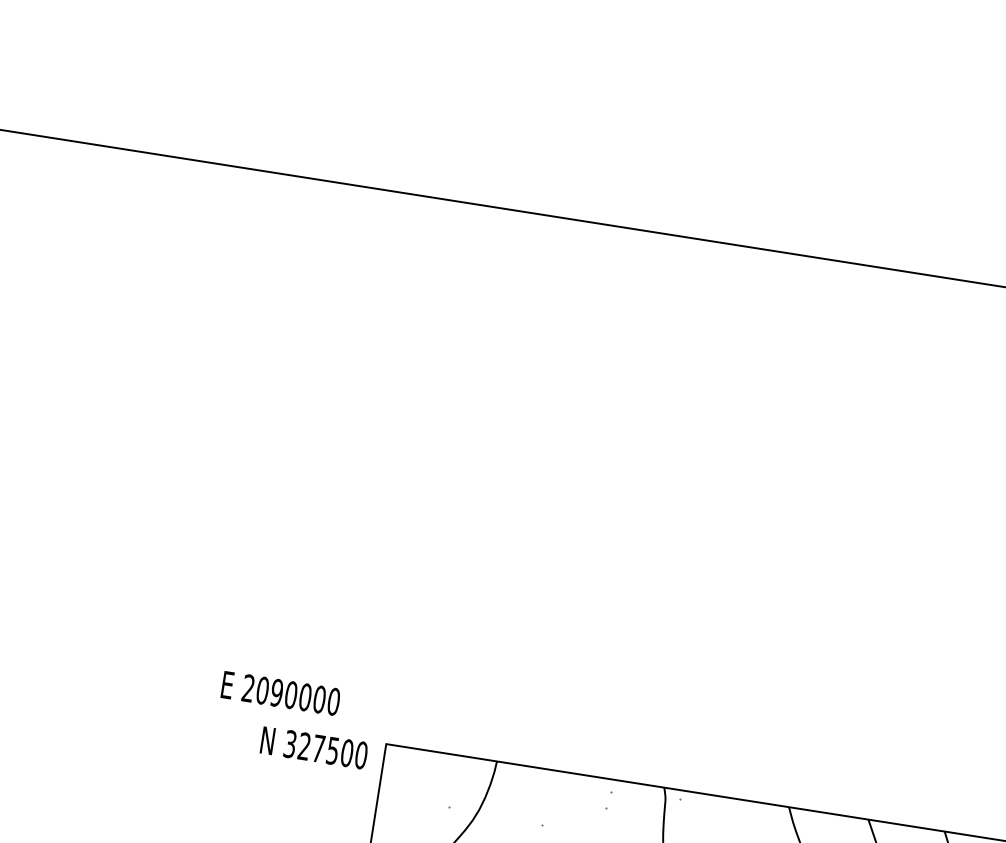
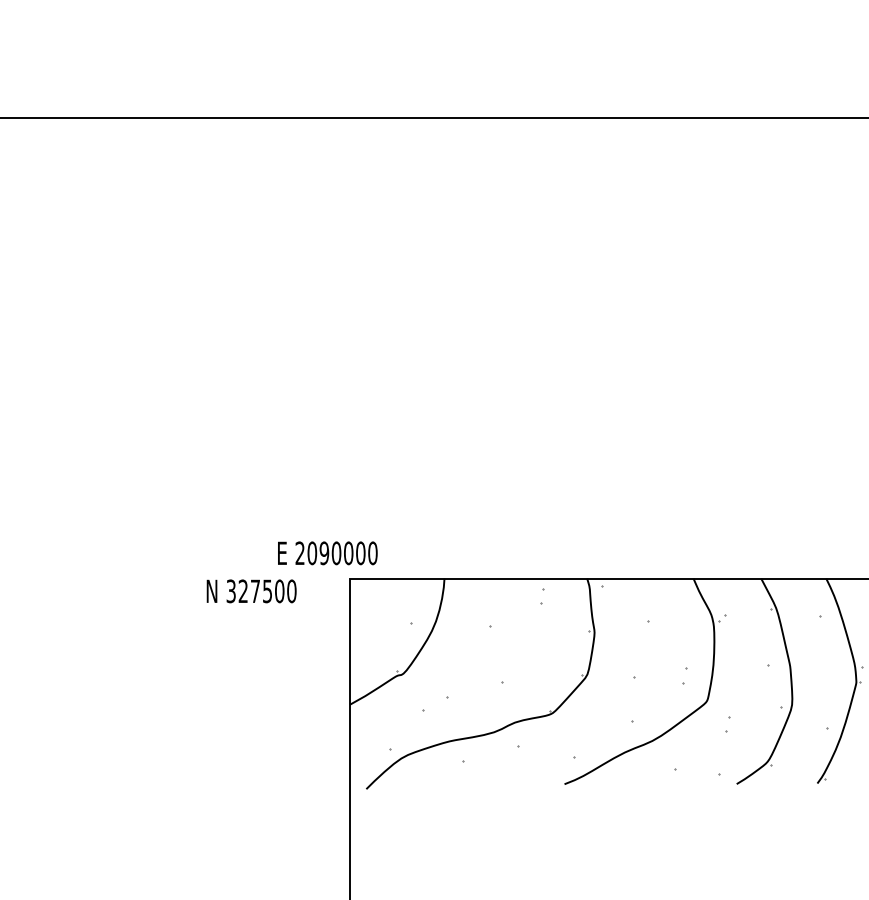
text: (280, 693) -> (327, 553), moved
text: (314, 748) -> (251, 591), moved

